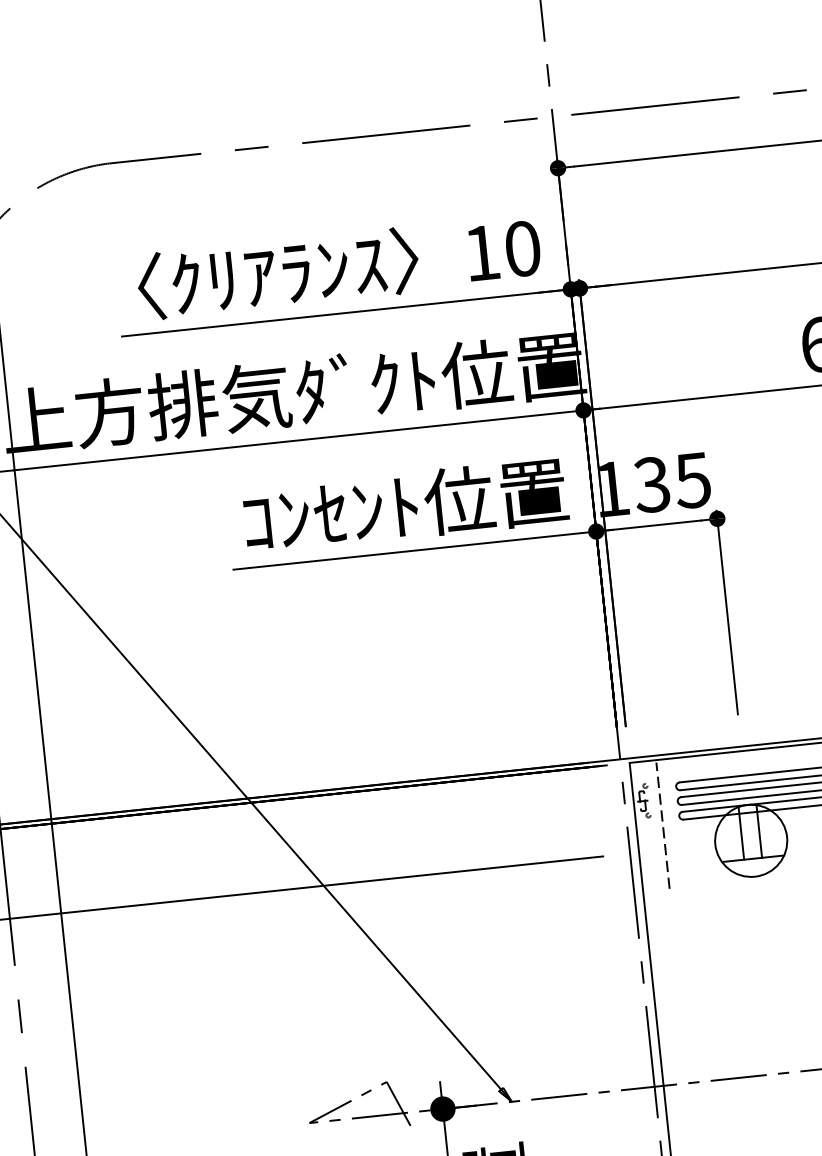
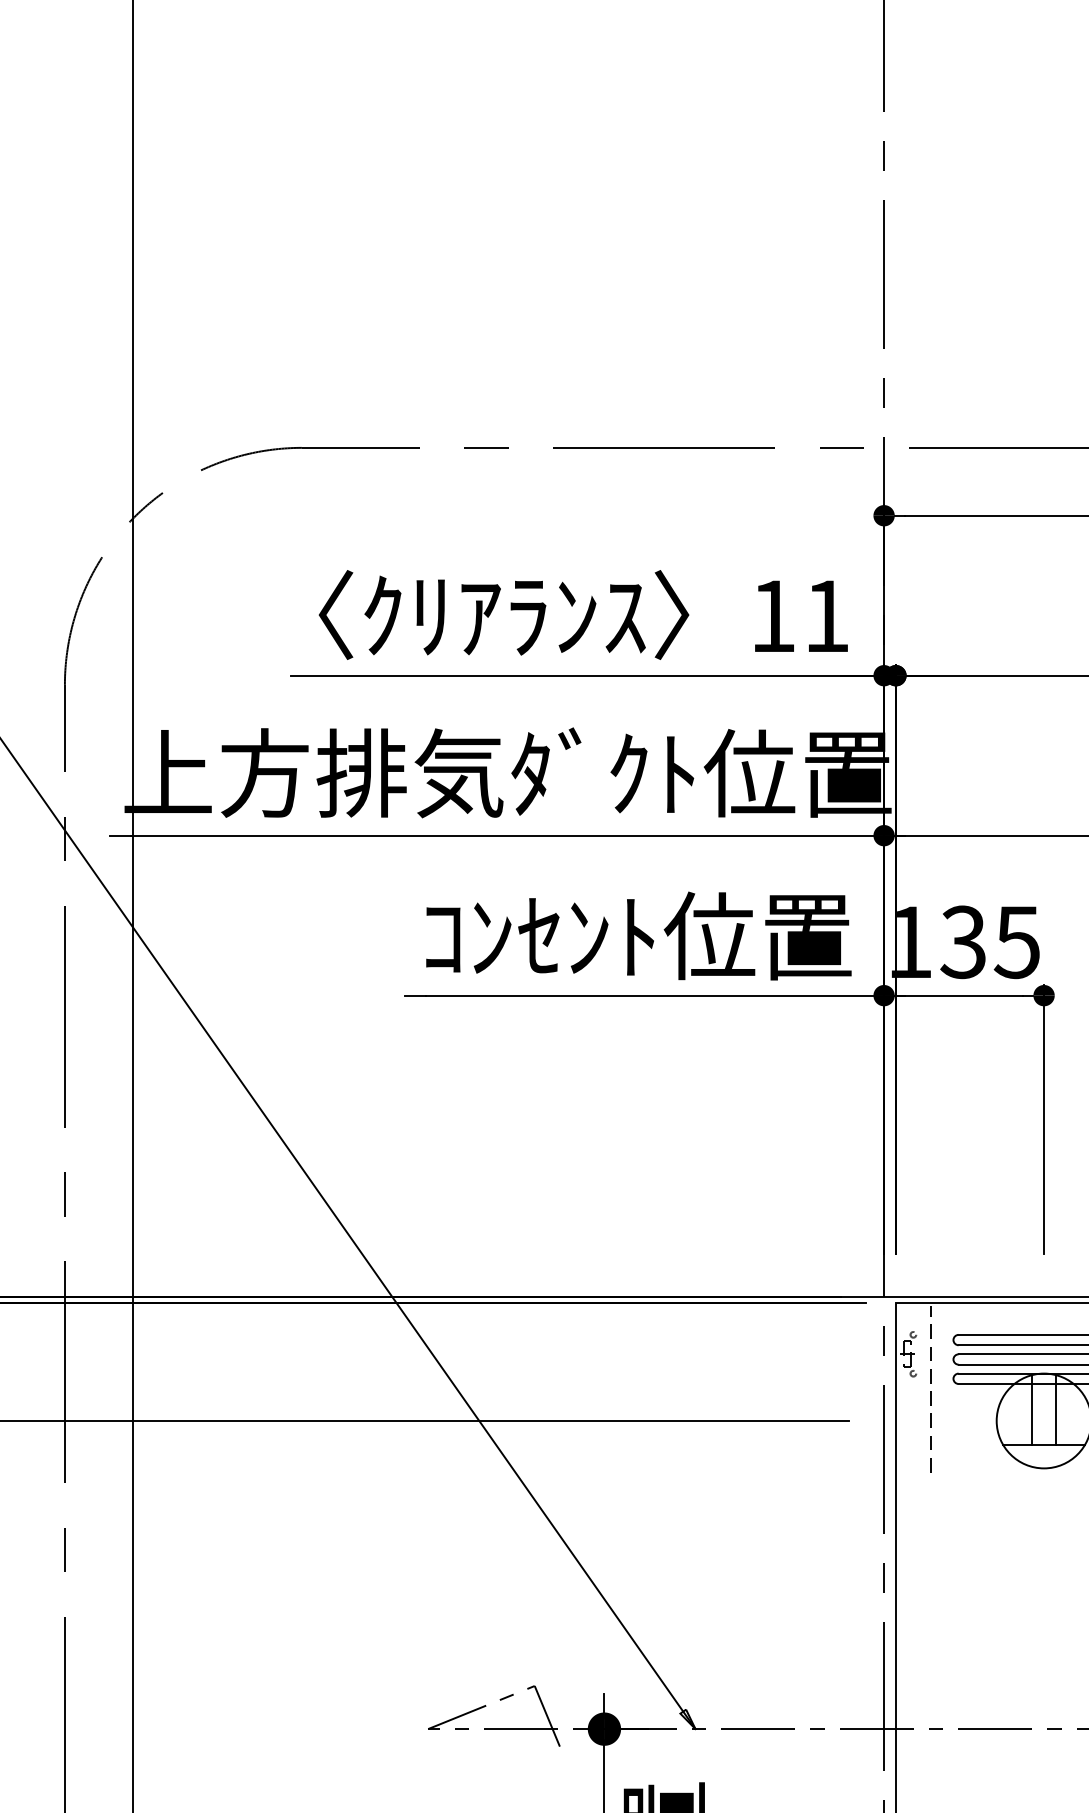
text: (523, 249) -> (827, 616), 10 -> 11

